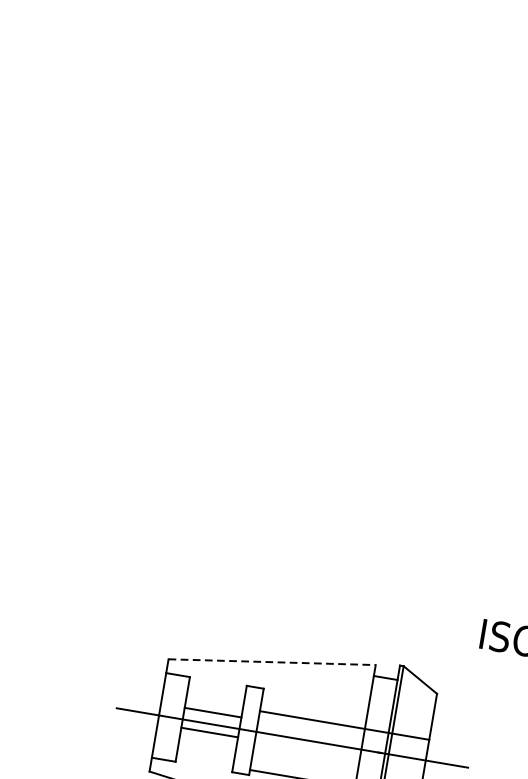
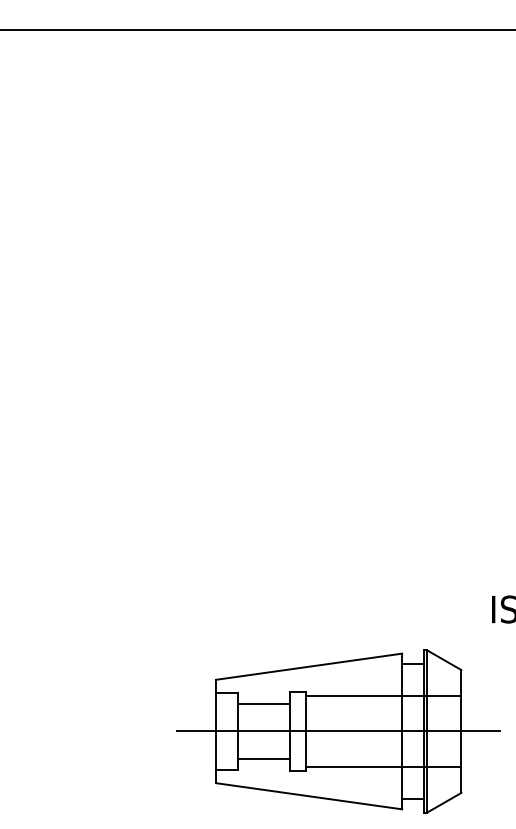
line: (272, 662) -> (309, 666), dashed -> solid
line: (212, 712) -> (263, 703), moved
line: (344, 725) -> (383, 696), moved
line: (209, 732) -> (263, 759), moved

